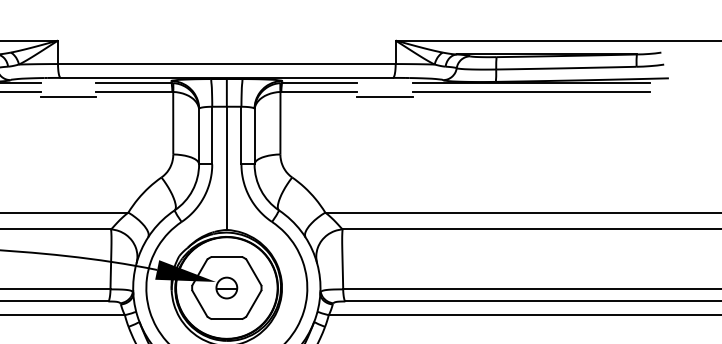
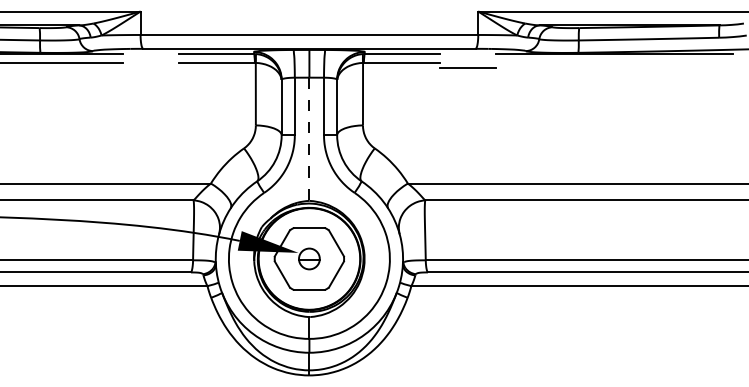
line: (530, 91) -> (613, 62), removed
line: (67, 97) -> (150, 68), removed
line: (226, 168) -> (309, 139), solid -> dashed

